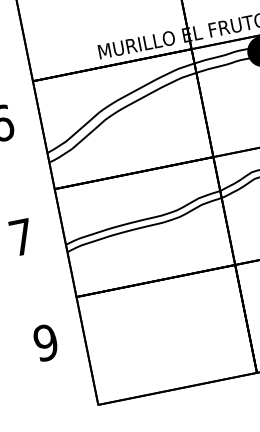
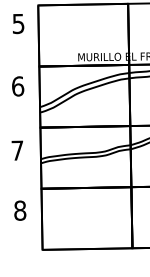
text: (46, 342) -> (20, 210), 9 -> 8

